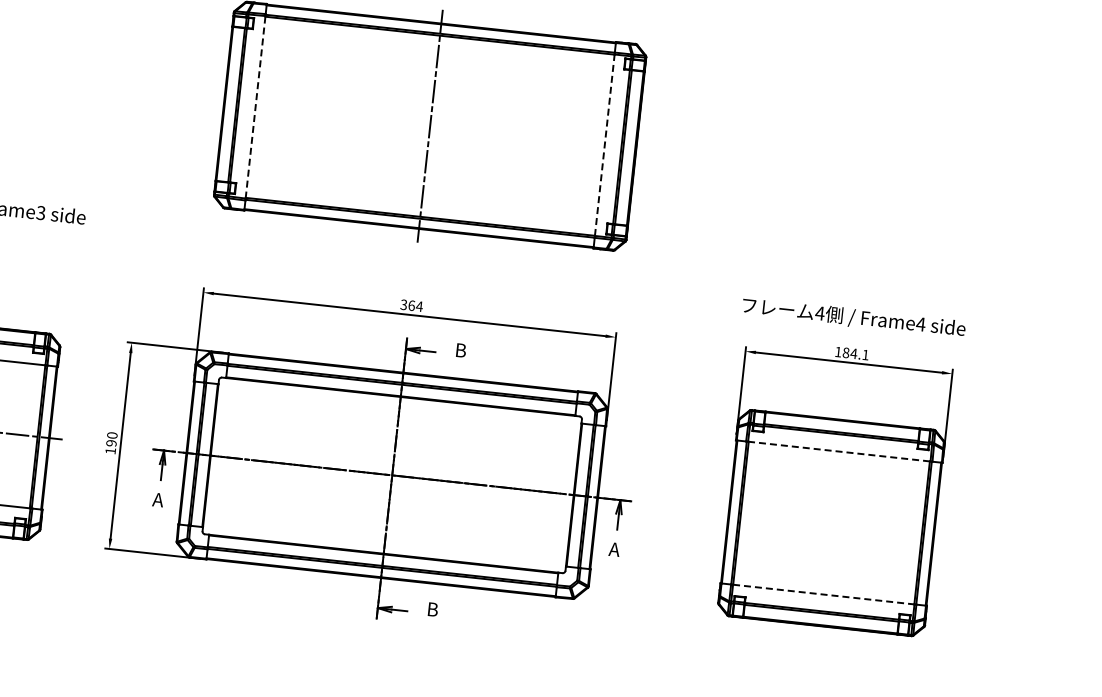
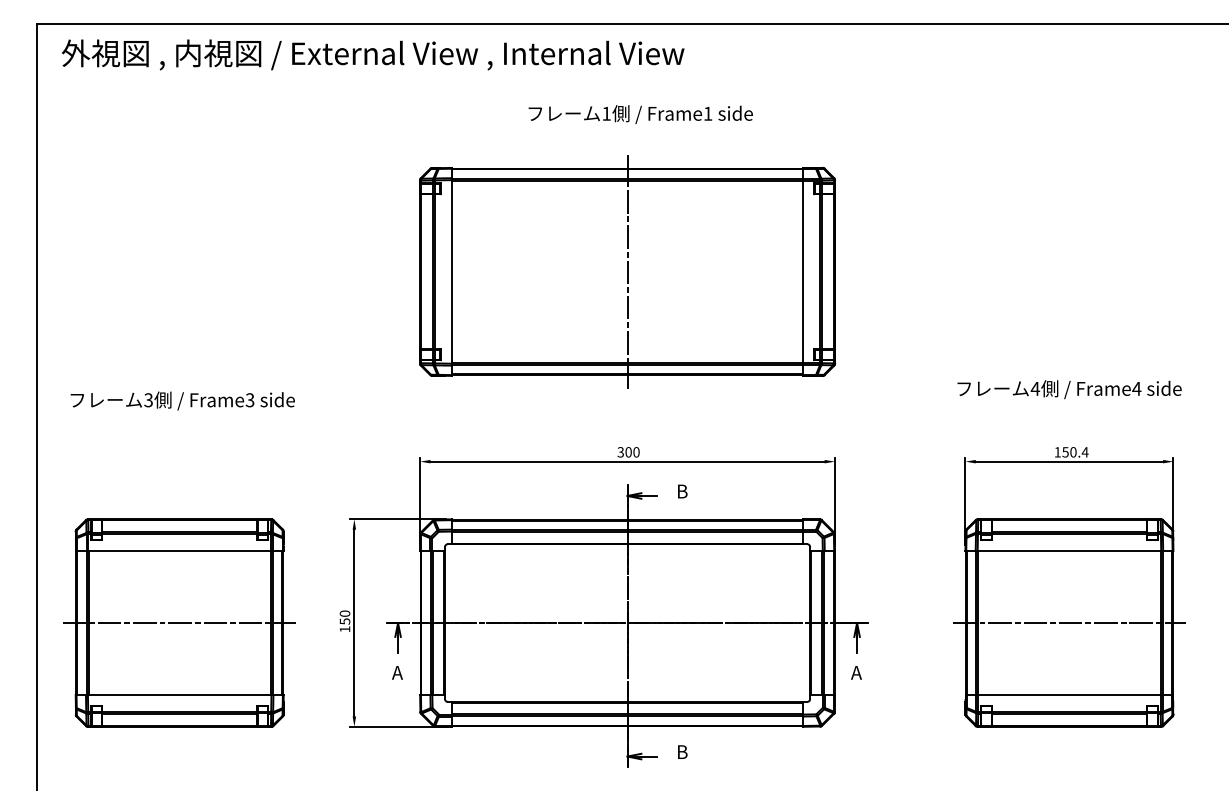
line: (255, 106) -> (451, 271), dashed -> solid
line: (605, 144) -> (803, 271), dashed -> solid
text: (415, 306) -> (632, 452), 364 -> 300
text: (853, 317) -> (1069, 389), moved
text: (855, 354) -> (1075, 452), 184.1 -> 150.4
text: (111, 443) -> (344, 621), 190 -> 150
line: (839, 451) -> (1069, 551), dashed -> solid
line: (831, 523) -> (1069, 623), added
line: (823, 594) -> (1069, 694), dashed -> solid

